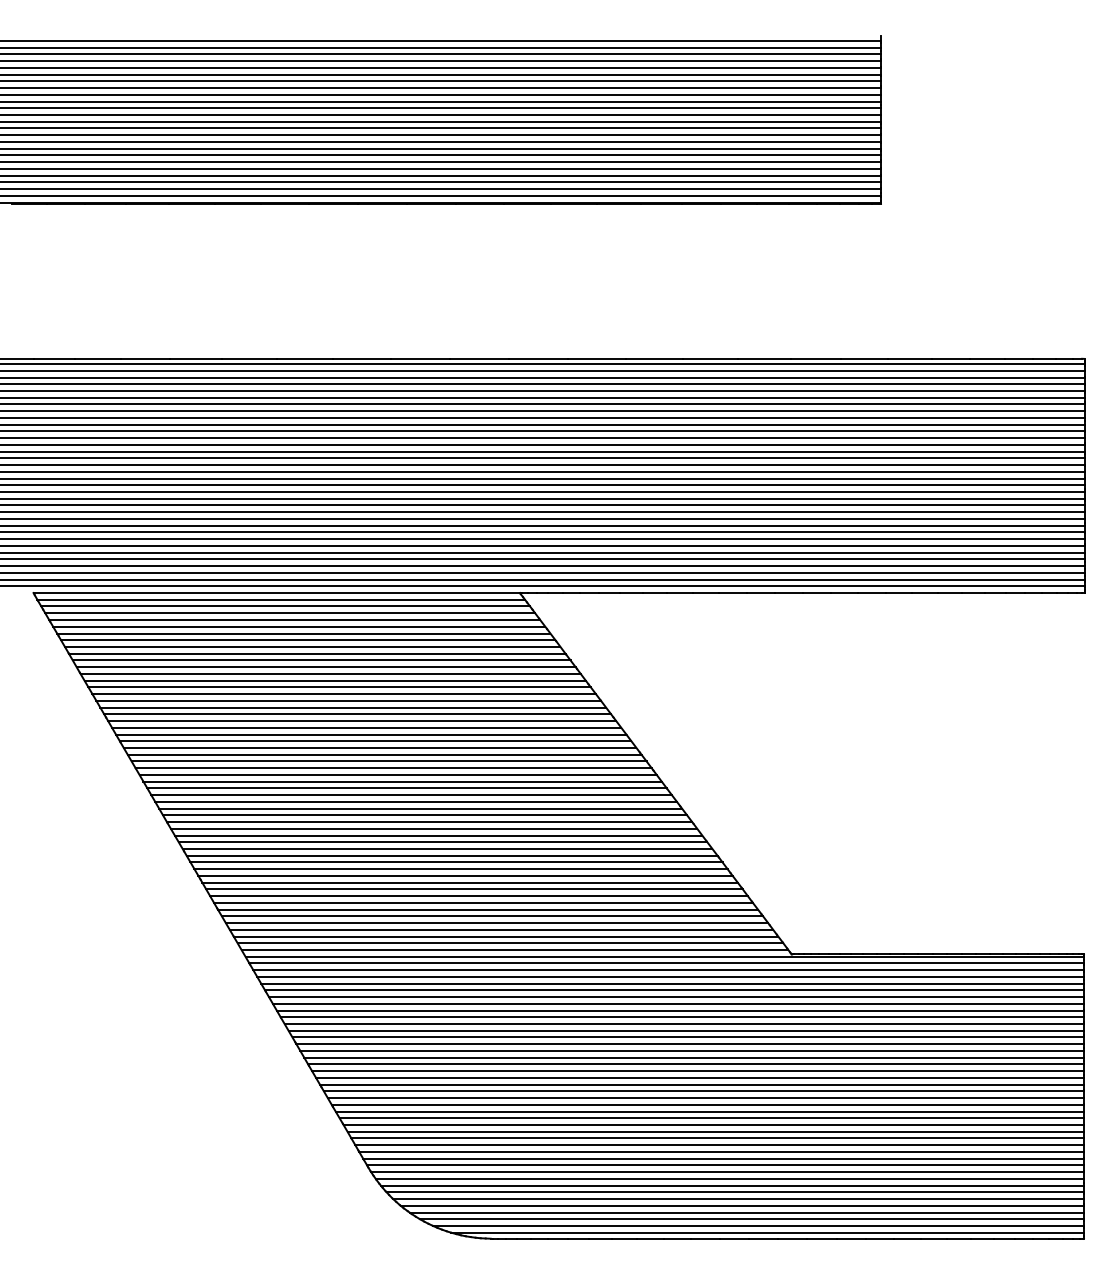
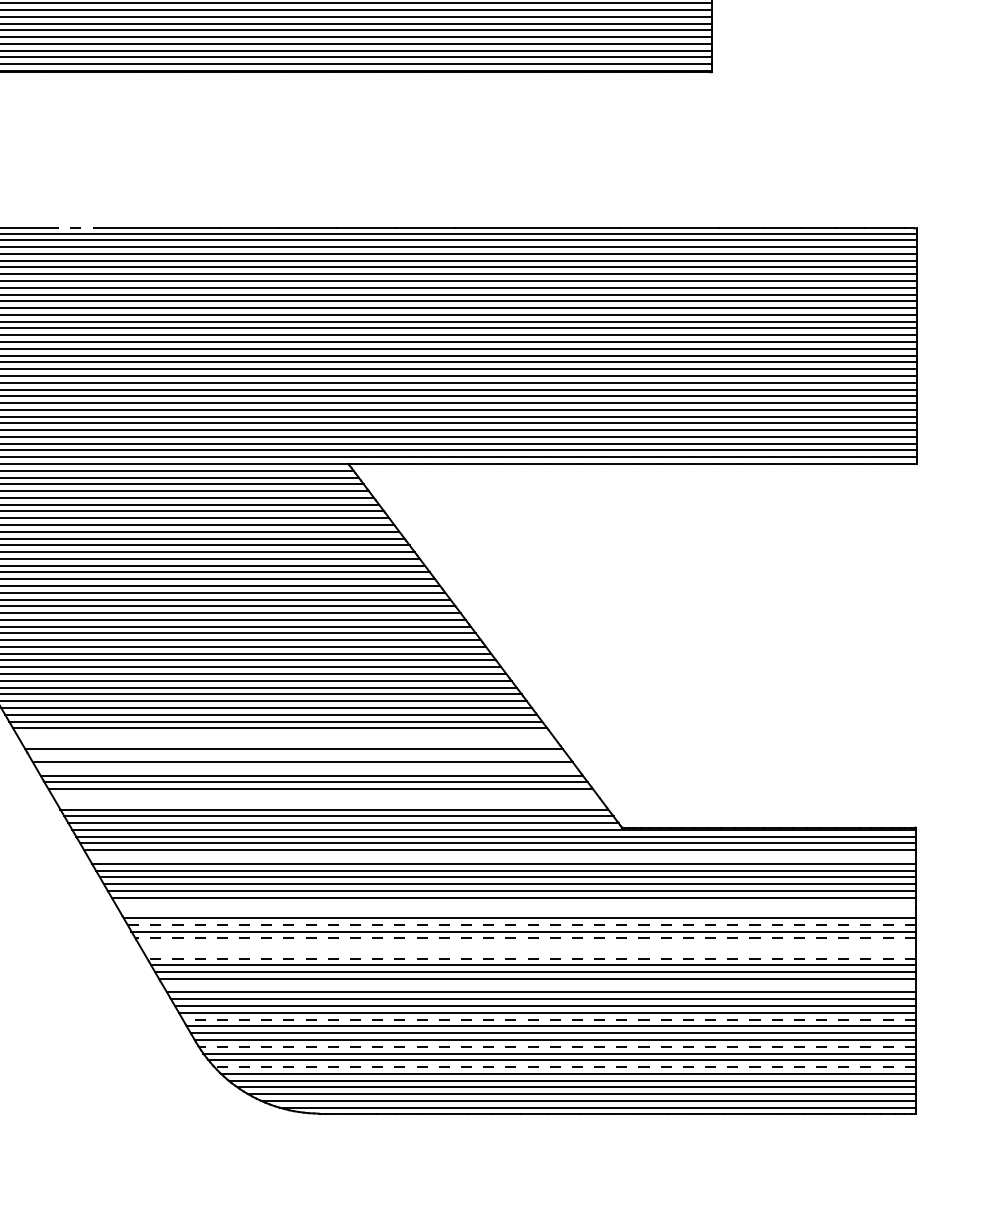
line: (248, 358) -> (75, 227), solid -> dashed
line: (456, 862) -> (284, 735), removed
line: (460, 869) -> (288, 742), removed
line: (469, 882) -> (297, 755), removed
line: (478, 896) -> (306, 769), removed
line: (496, 922) -> (324, 795), removed
line: (501, 929) -> (329, 802), removed
line: (672, 983) -> (501, 856), removed
line: (685, 1030) -> (515, 904), removed
line: (687, 1037) -> (517, 911), removed
line: (692, 1051) -> (522, 925), solid -> dashed
line: (696, 1064) -> (526, 938), solid -> dashed
line: (697, 1071) -> (527, 945), removed
line: (699, 1077) -> (529, 951), removed
line: (701, 1084) -> (531, 958), solid -> dashed
line: (709, 1111) -> (539, 985), removed
line: (719, 1145) -> (549, 1019), solid -> dashed
line: (727, 1172) -> (557, 1047), solid -> dashed
line: (735, 1192) -> (565, 1067), solid -> dashed

